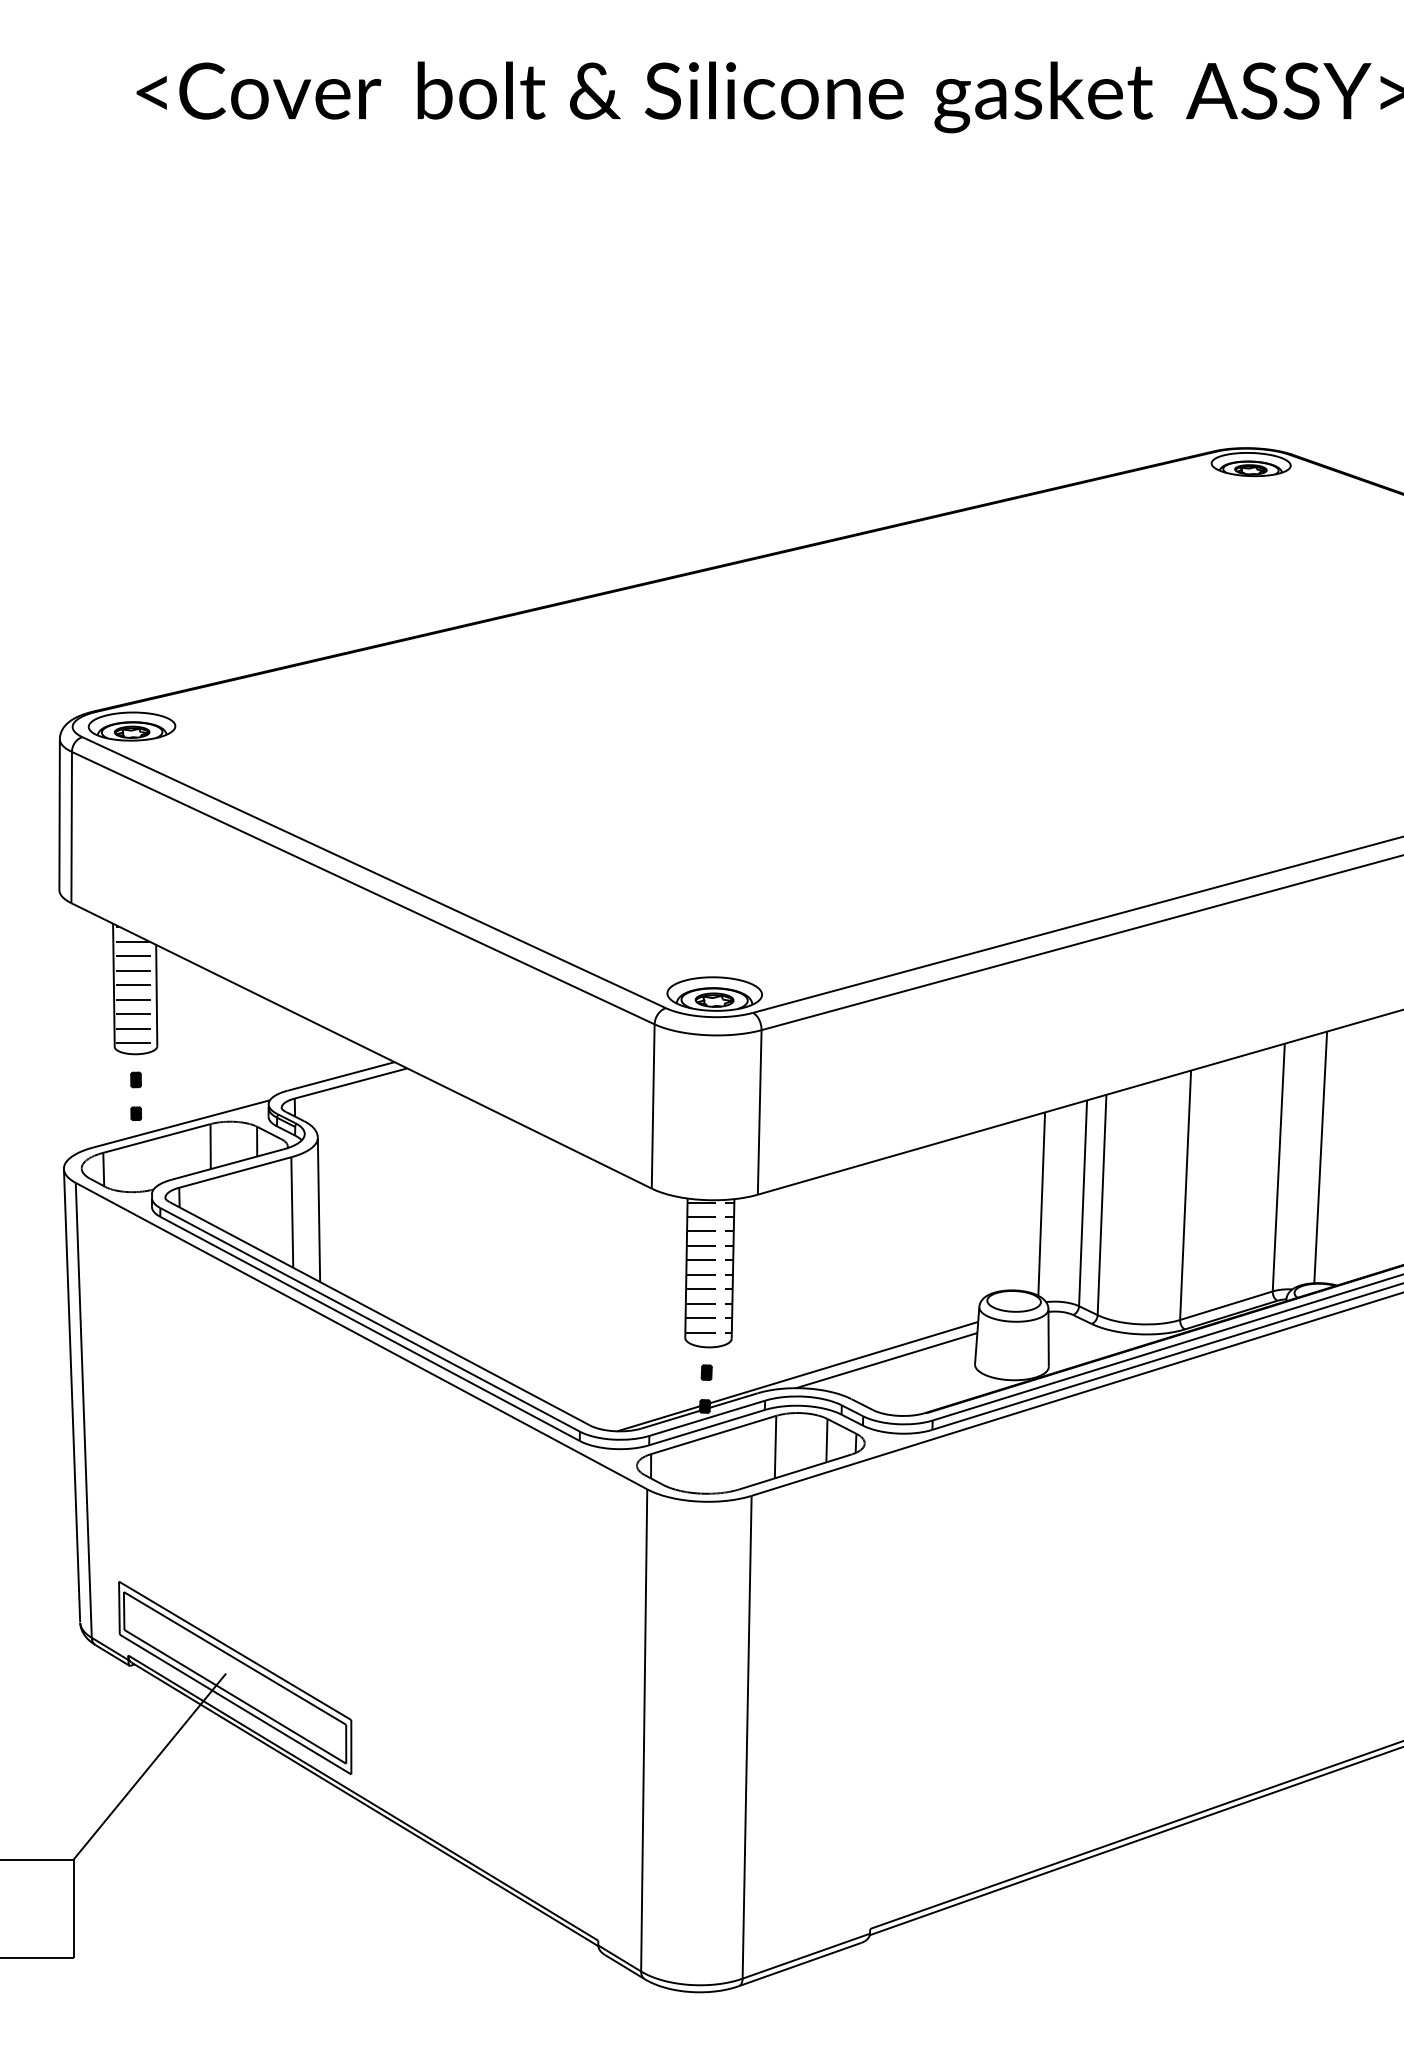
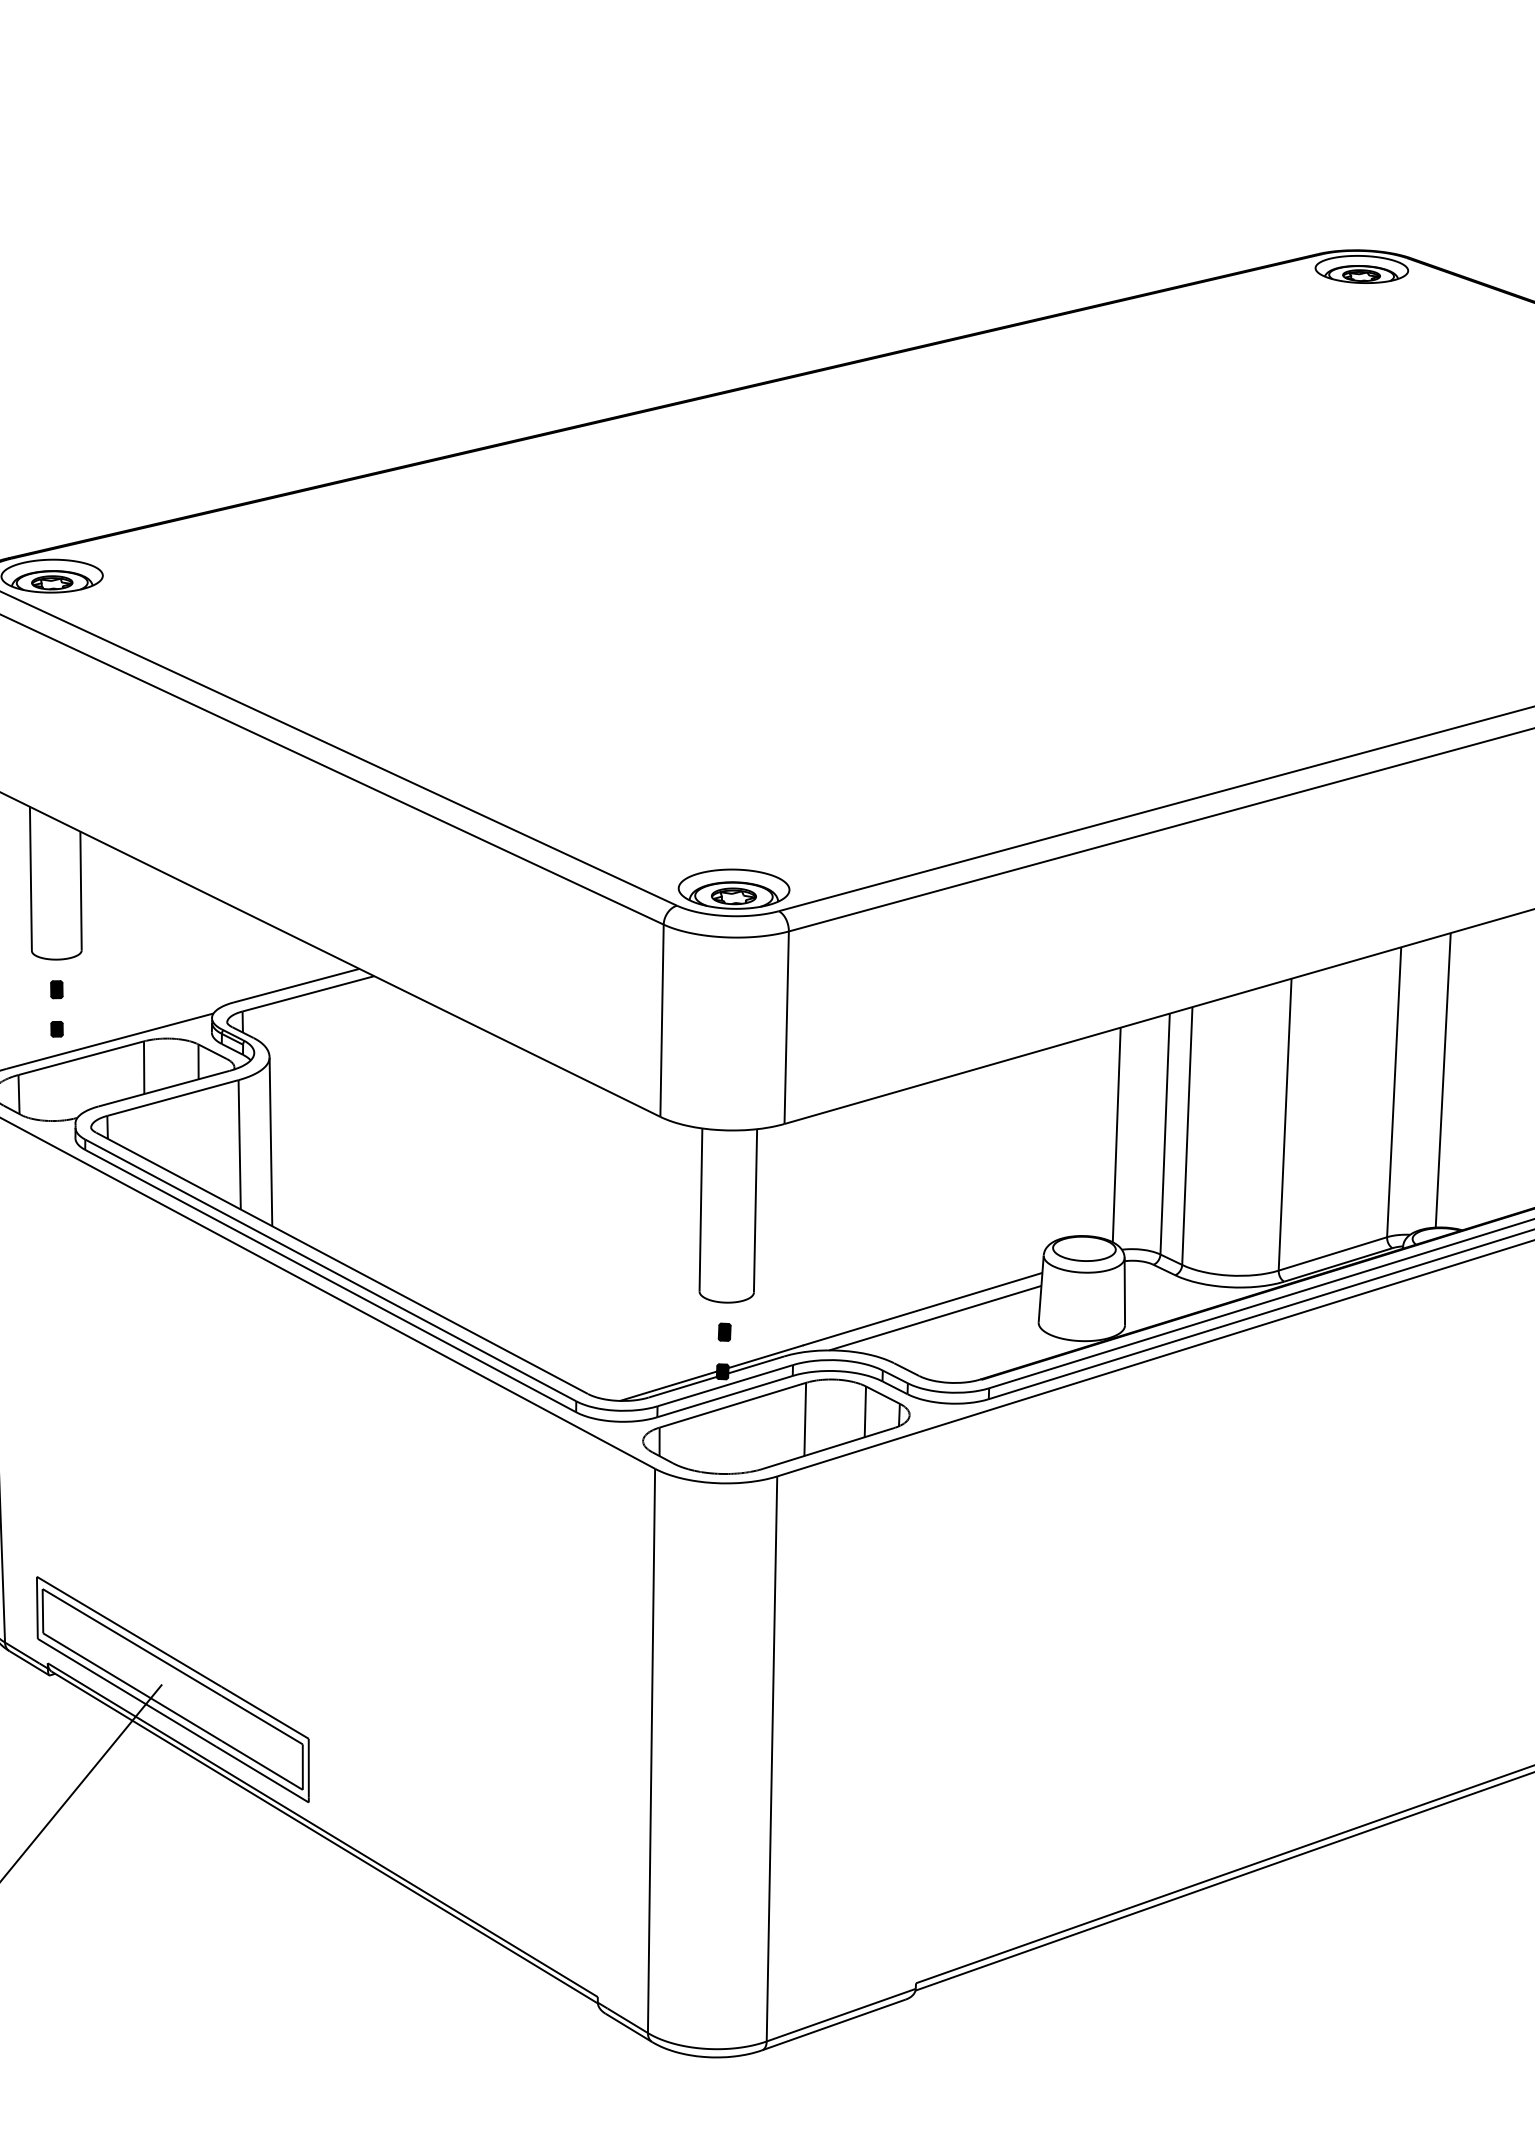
hatch: (133, 985) -> (53, 879), removed
hatch: (709, 1267) -> (727, 1209), removed

